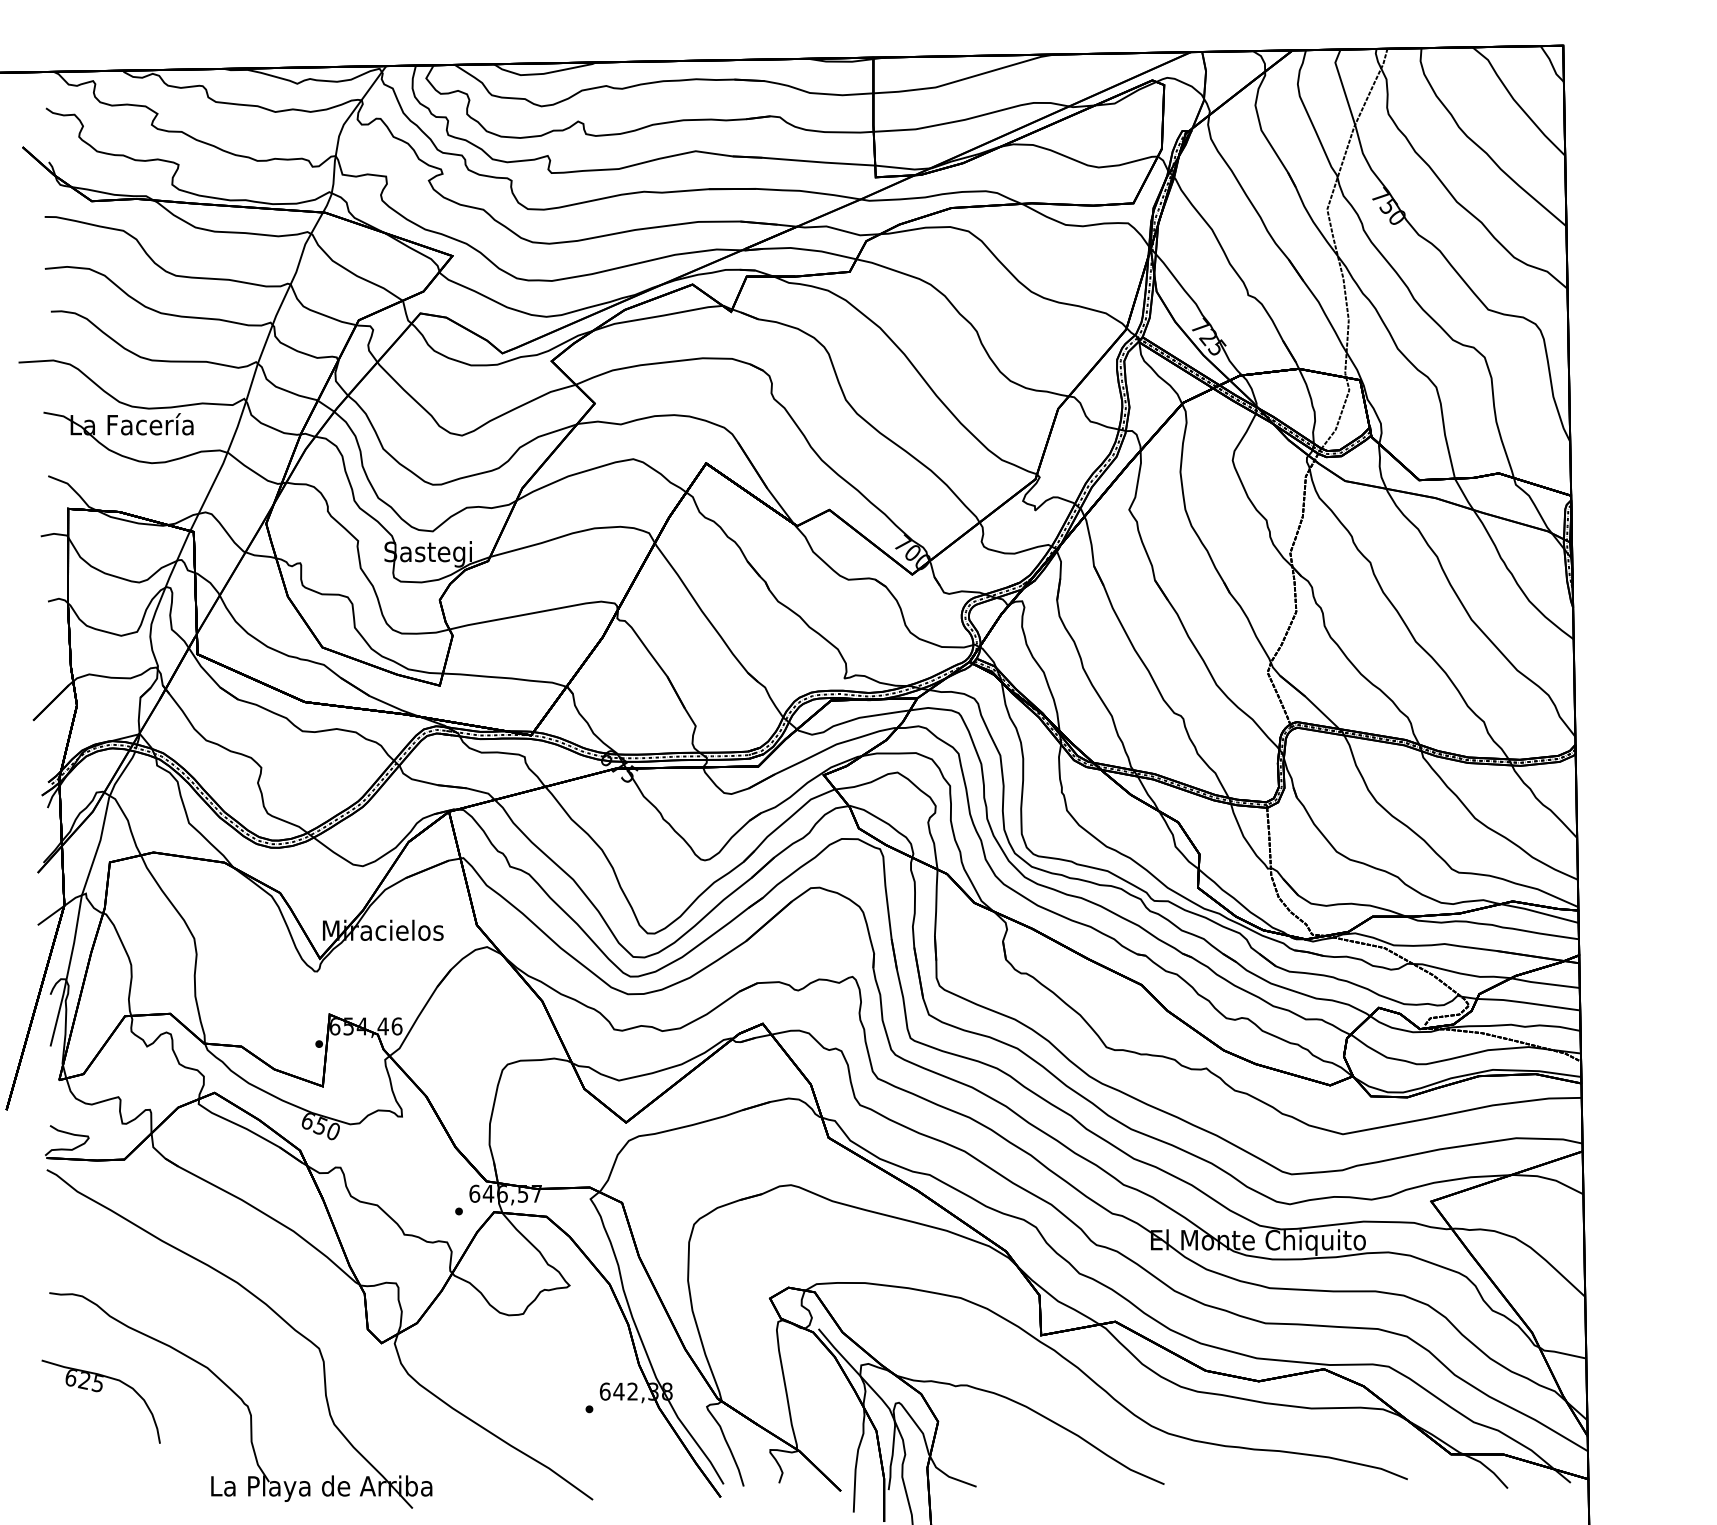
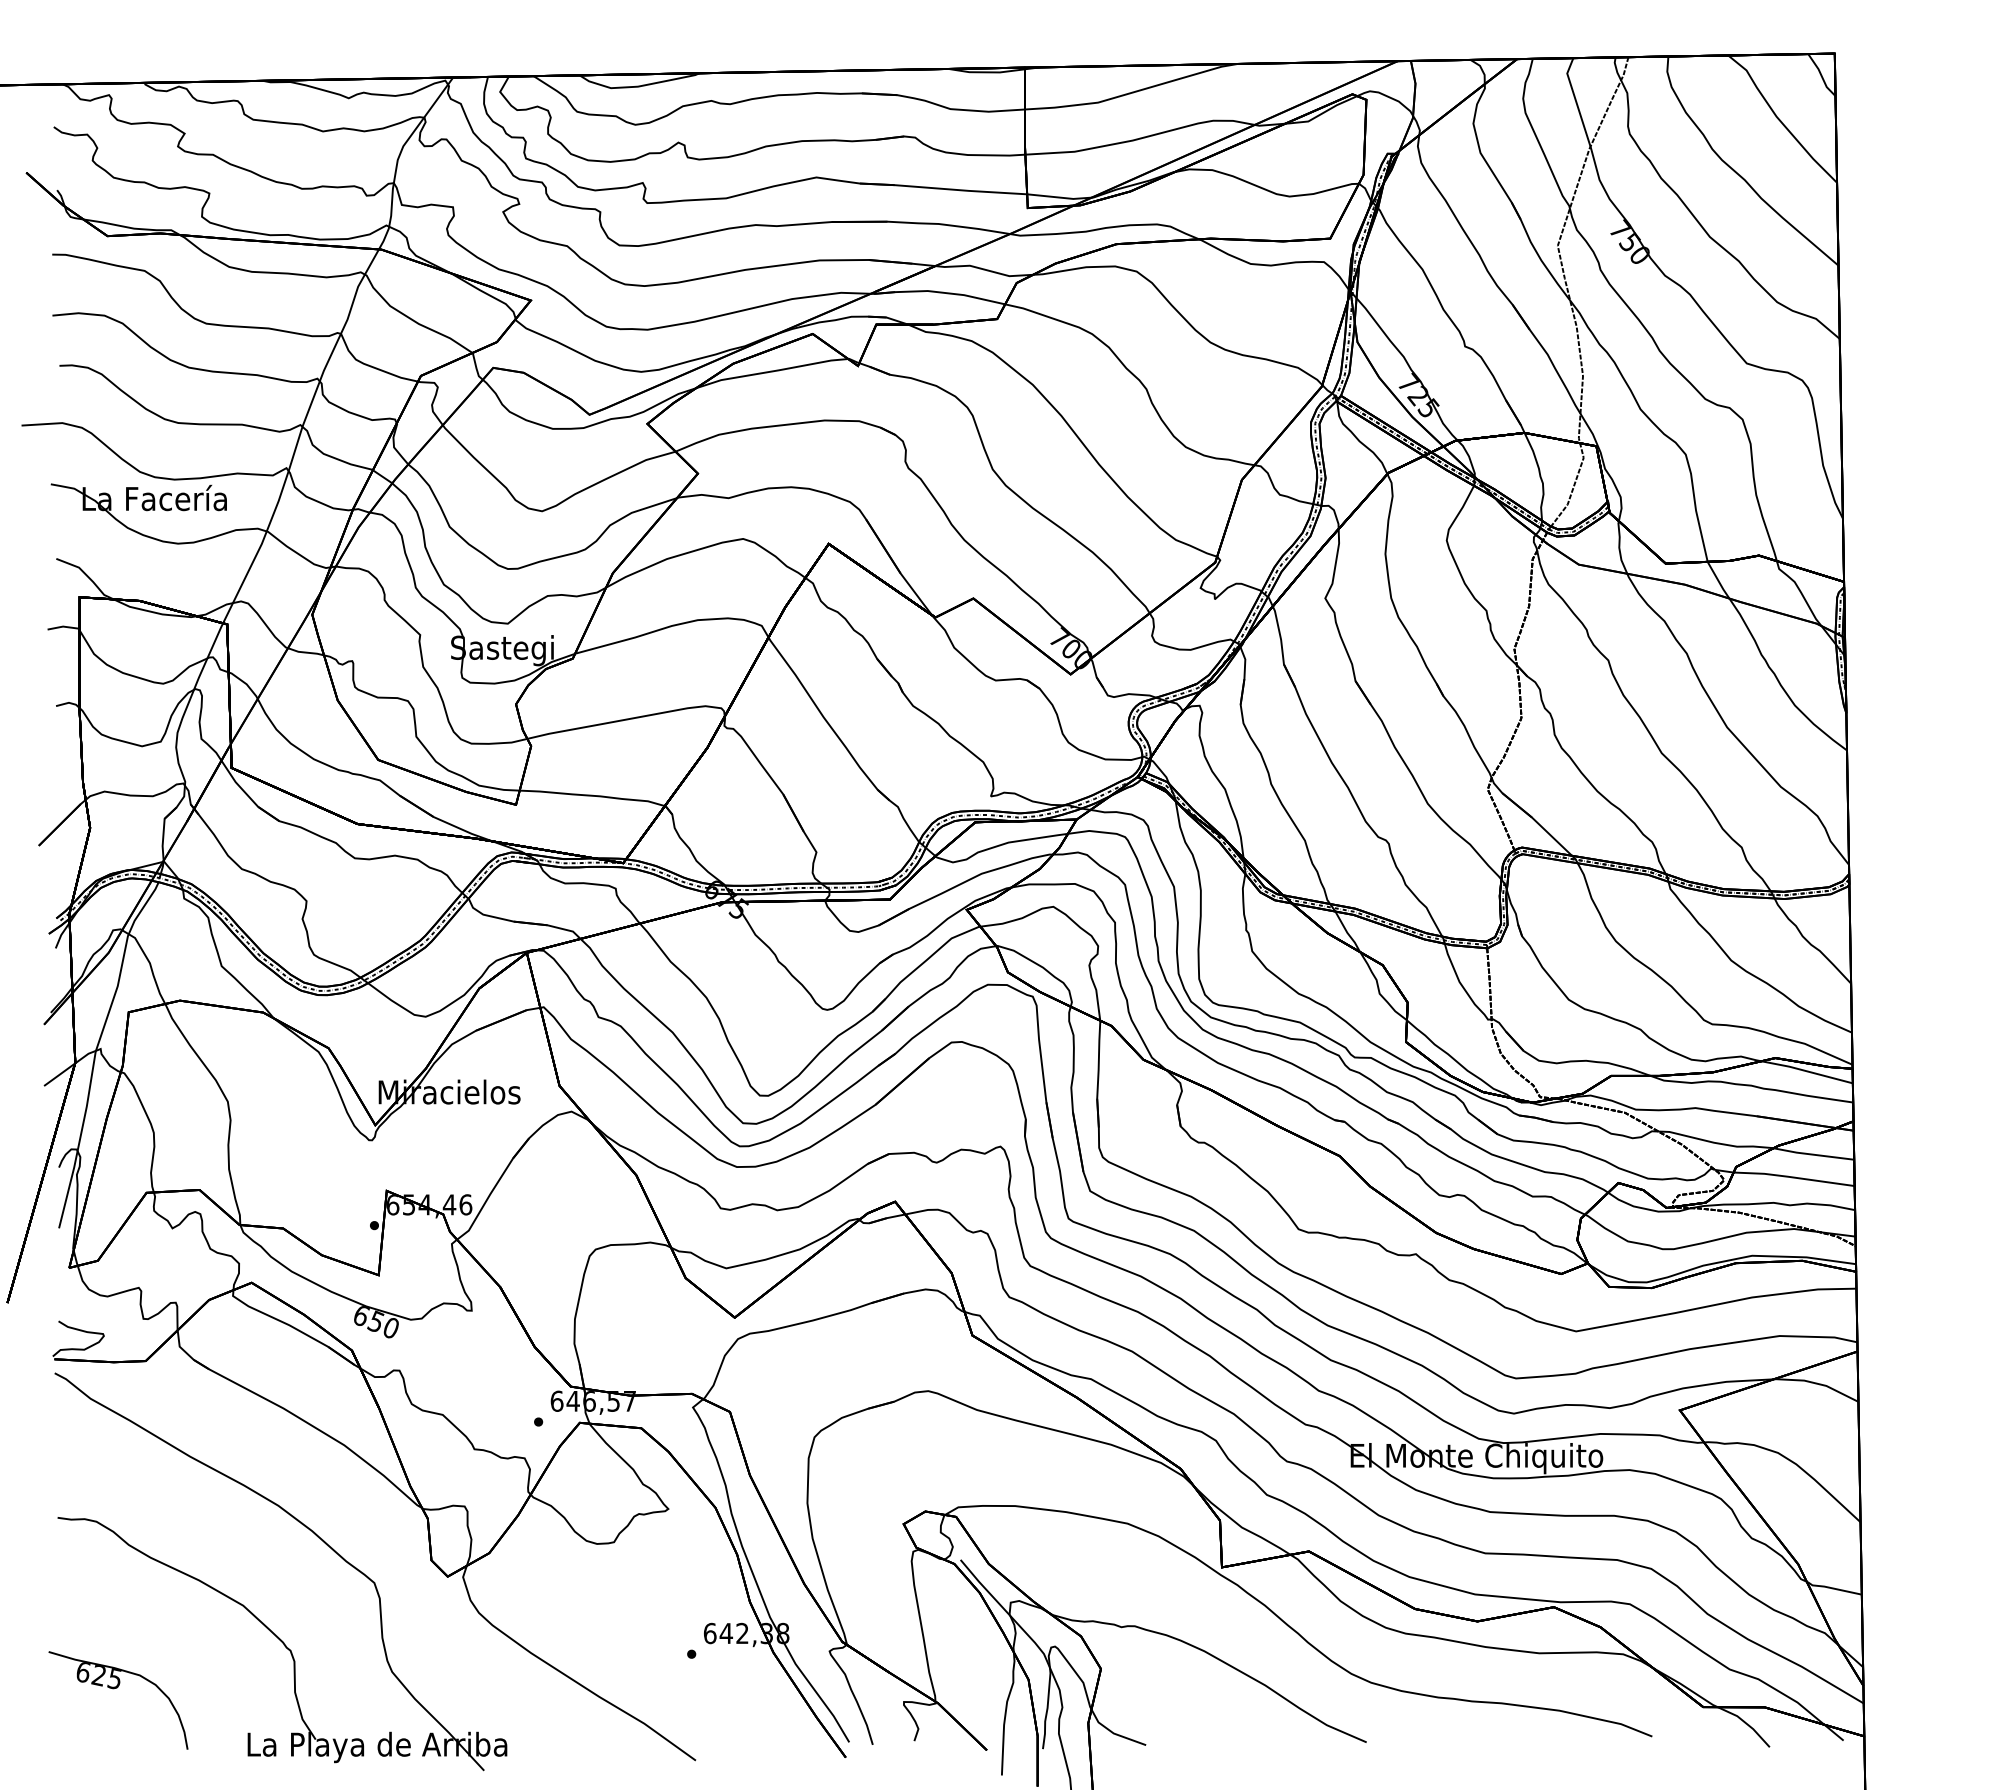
part: (100, 1391) -> (117, 1688), moved

